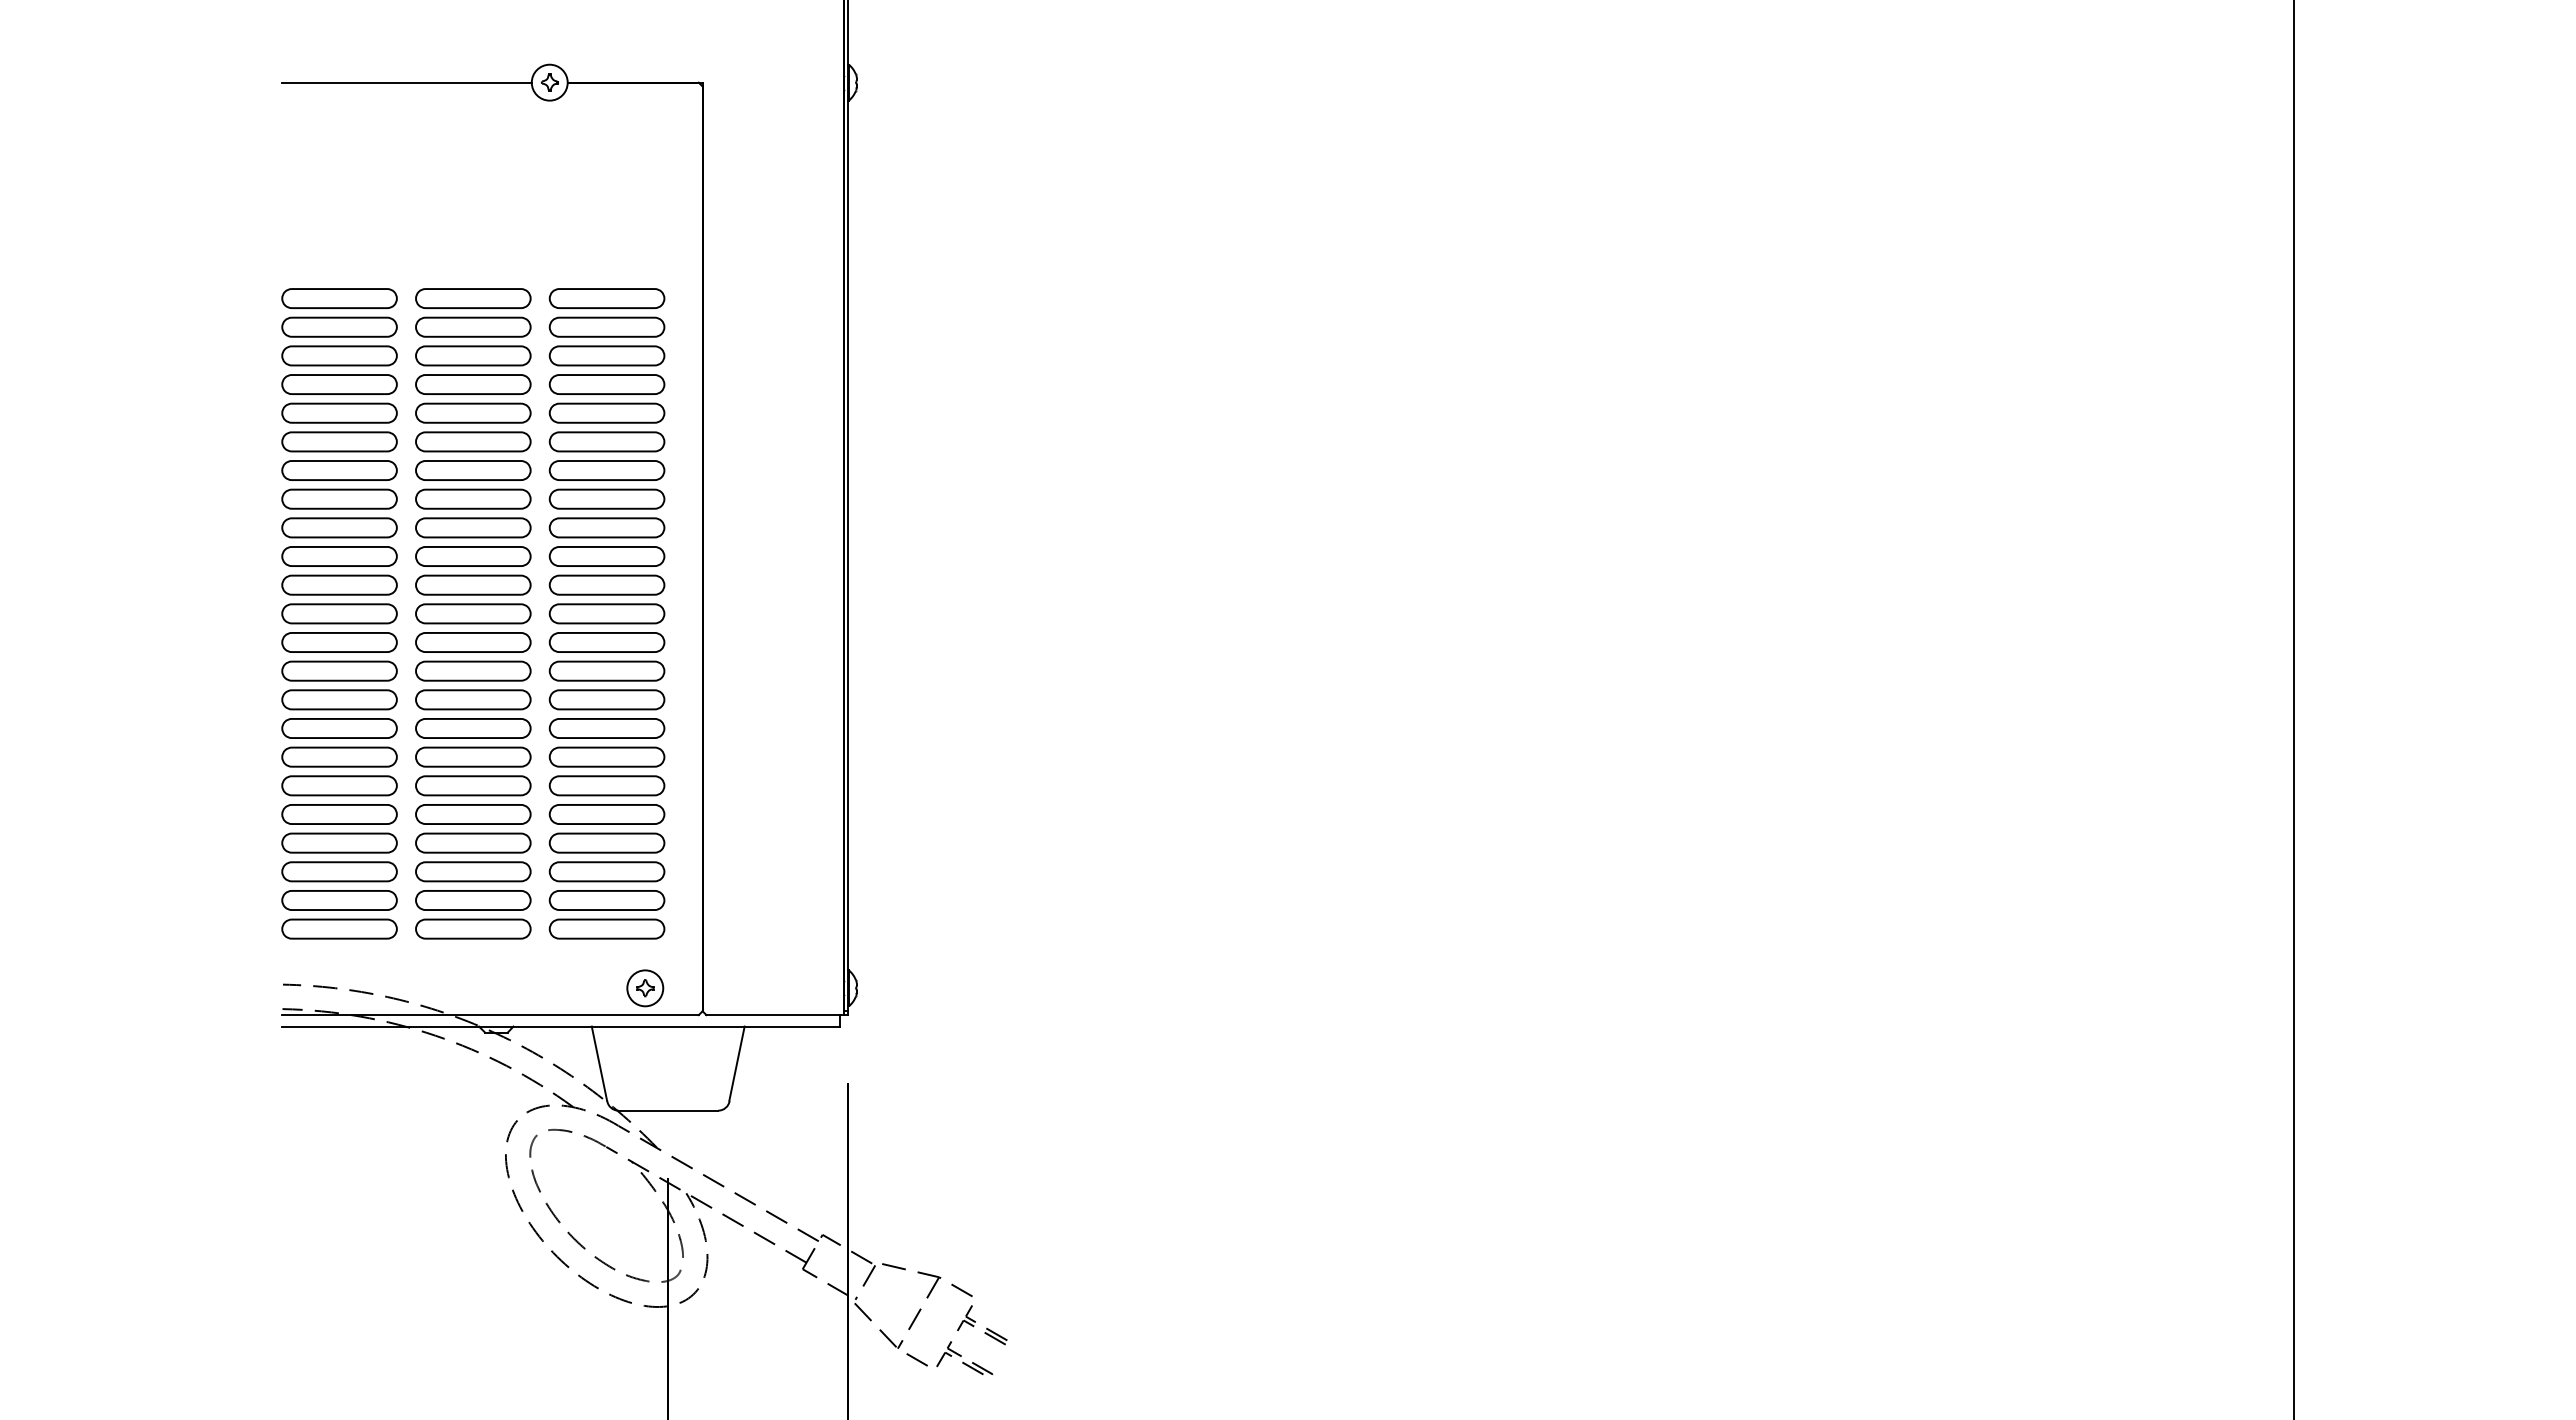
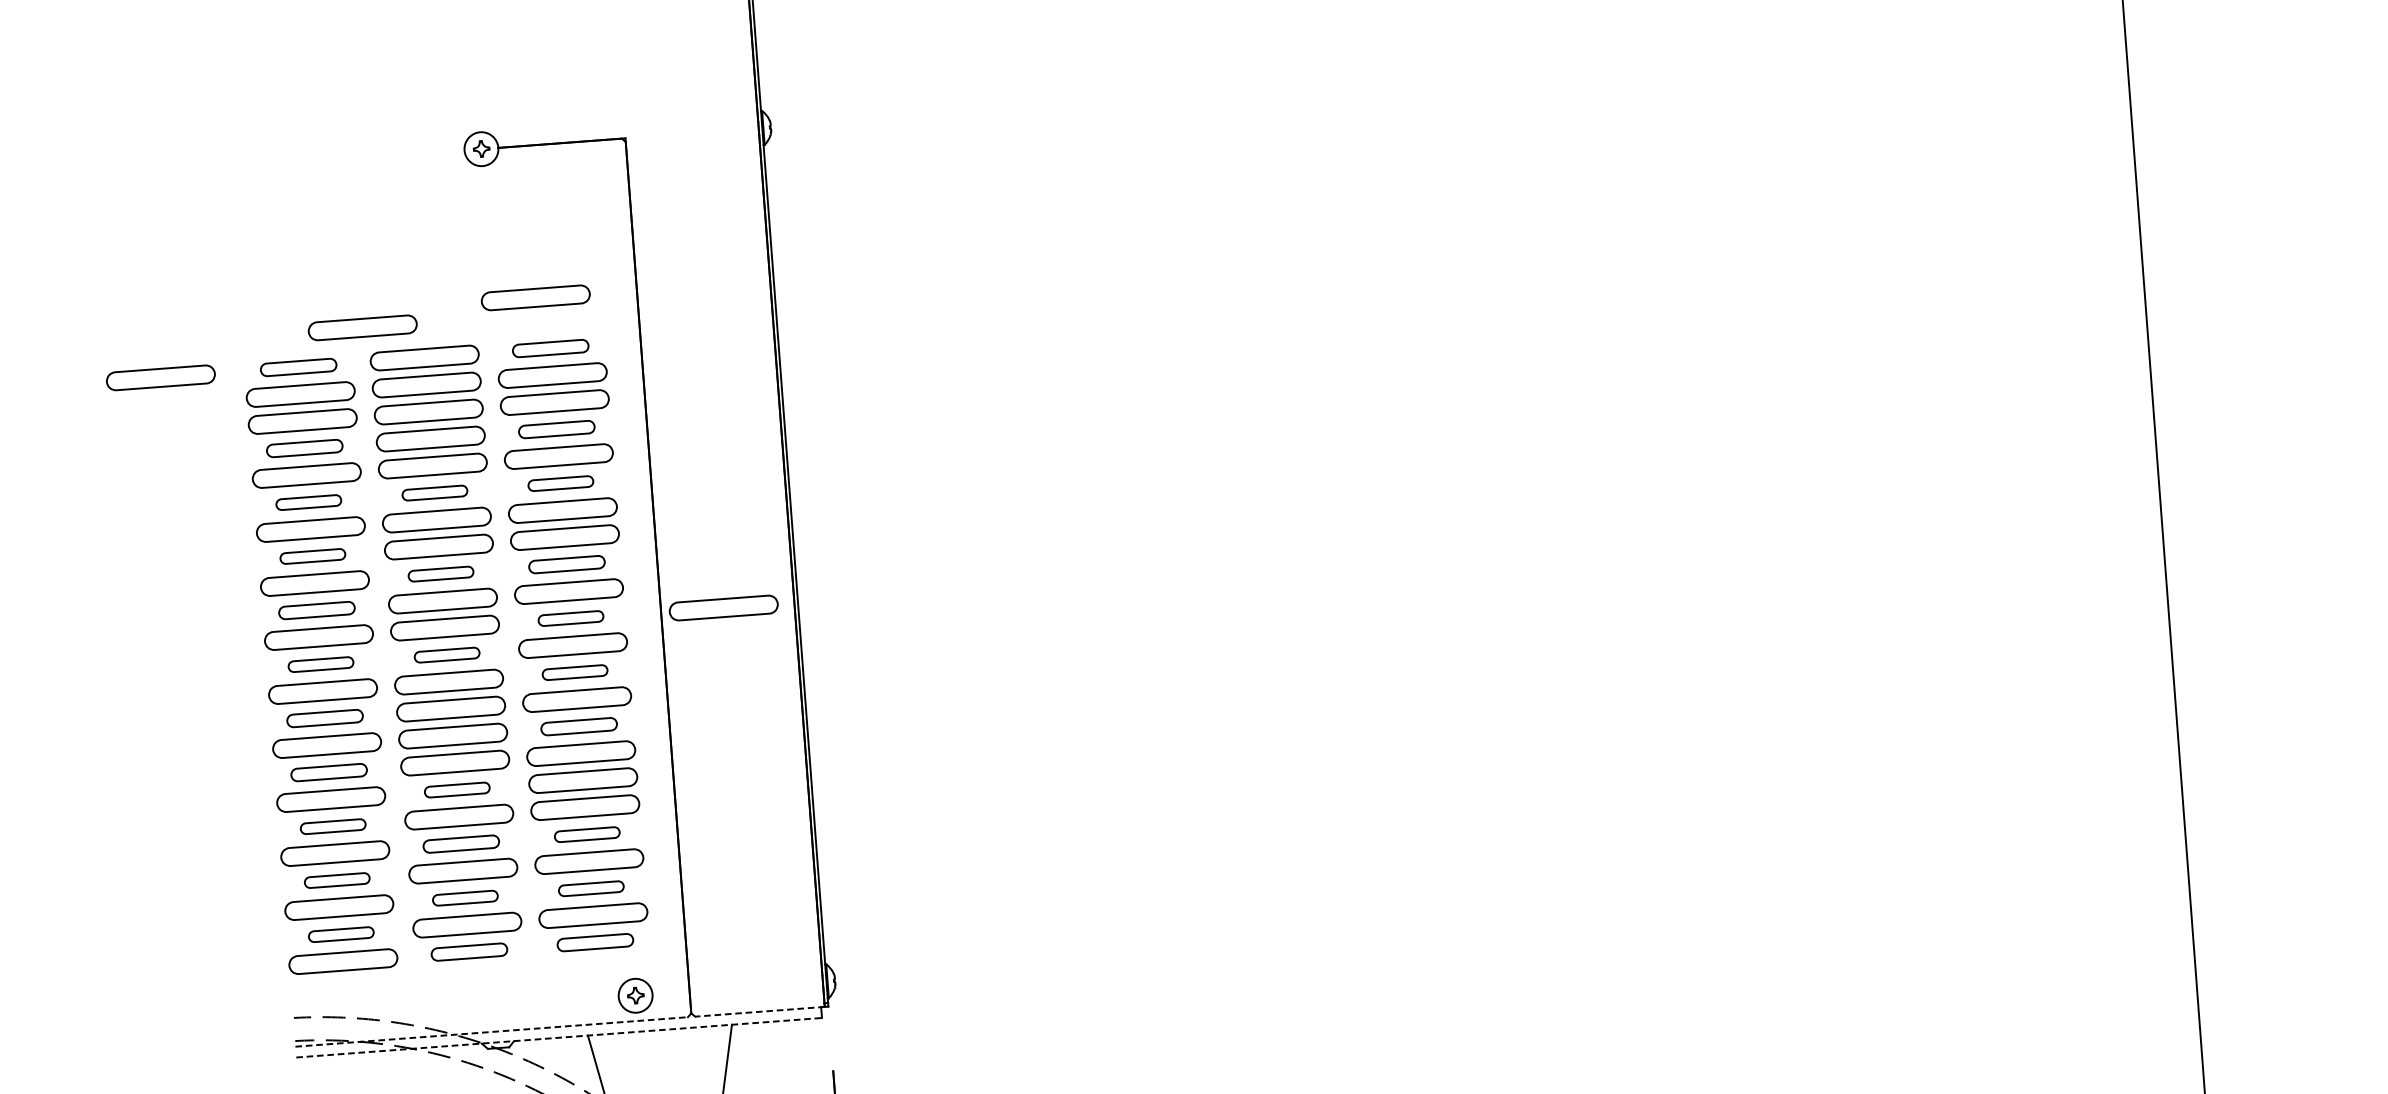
line: (406, 82) -> (346, 159), removed
part: (595, 243) -> (535, 297), added
part: (410, 261) -> (362, 327), added
part: (193, 298) -> (161, 377), added
part: (339, 298) -> (298, 367), size x0.7
part: (606, 298) -> (550, 348), size x0.7
part: (339, 384) -> (304, 448), size x0.7
part: (606, 384) -> (556, 429), size x0.7
part: (339, 441) -> (308, 502), size x0.6
part: (473, 441) -> (435, 492), size x0.6
part: (606, 441) -> (560, 483), size x0.6
part: (339, 498) -> (312, 555), size x0.6
part: (473, 527) -> (441, 573), size x0.6
part: (606, 527) -> (566, 564), size x0.7
part: (339, 556) -> (316, 610), size x0.7
part: (606, 584) -> (570, 618), size x0.6
part: (768, 585) -> (723, 607), added
part: (339, 613) -> (320, 664), size x0.6
part: (473, 613) -> (447, 654), size x0.6
part: (606, 642) -> (574, 672), size x0.6
part: (339, 670) -> (324, 717), size x0.7
part: (606, 699) -> (578, 726), size x0.7
part: (339, 728) -> (329, 772), size x0.7
part: (473, 756) -> (457, 789), size x0.6
part: (339, 785) -> (333, 826), size x0.6
part: (473, 814) -> (461, 844), size x0.7
part: (606, 814) -> (586, 834), size x0.6
part: (339, 842) -> (337, 880), size x0.6
part: (473, 871) -> (465, 897), size x0.6
part: (606, 871) -> (590, 888), size x0.6
part: (339, 900) -> (341, 934), size x0.6
part: (473, 928) -> (469, 951), size x0.7
part: (606, 928) -> (594, 942), size x0.7
line: (491, 1015) -> (492, 1032), solid -> dashed
line: (775, 1015) -> (760, 1012), solid -> dashed
line: (561, 1026) -> (559, 1037), solid -> dashed

